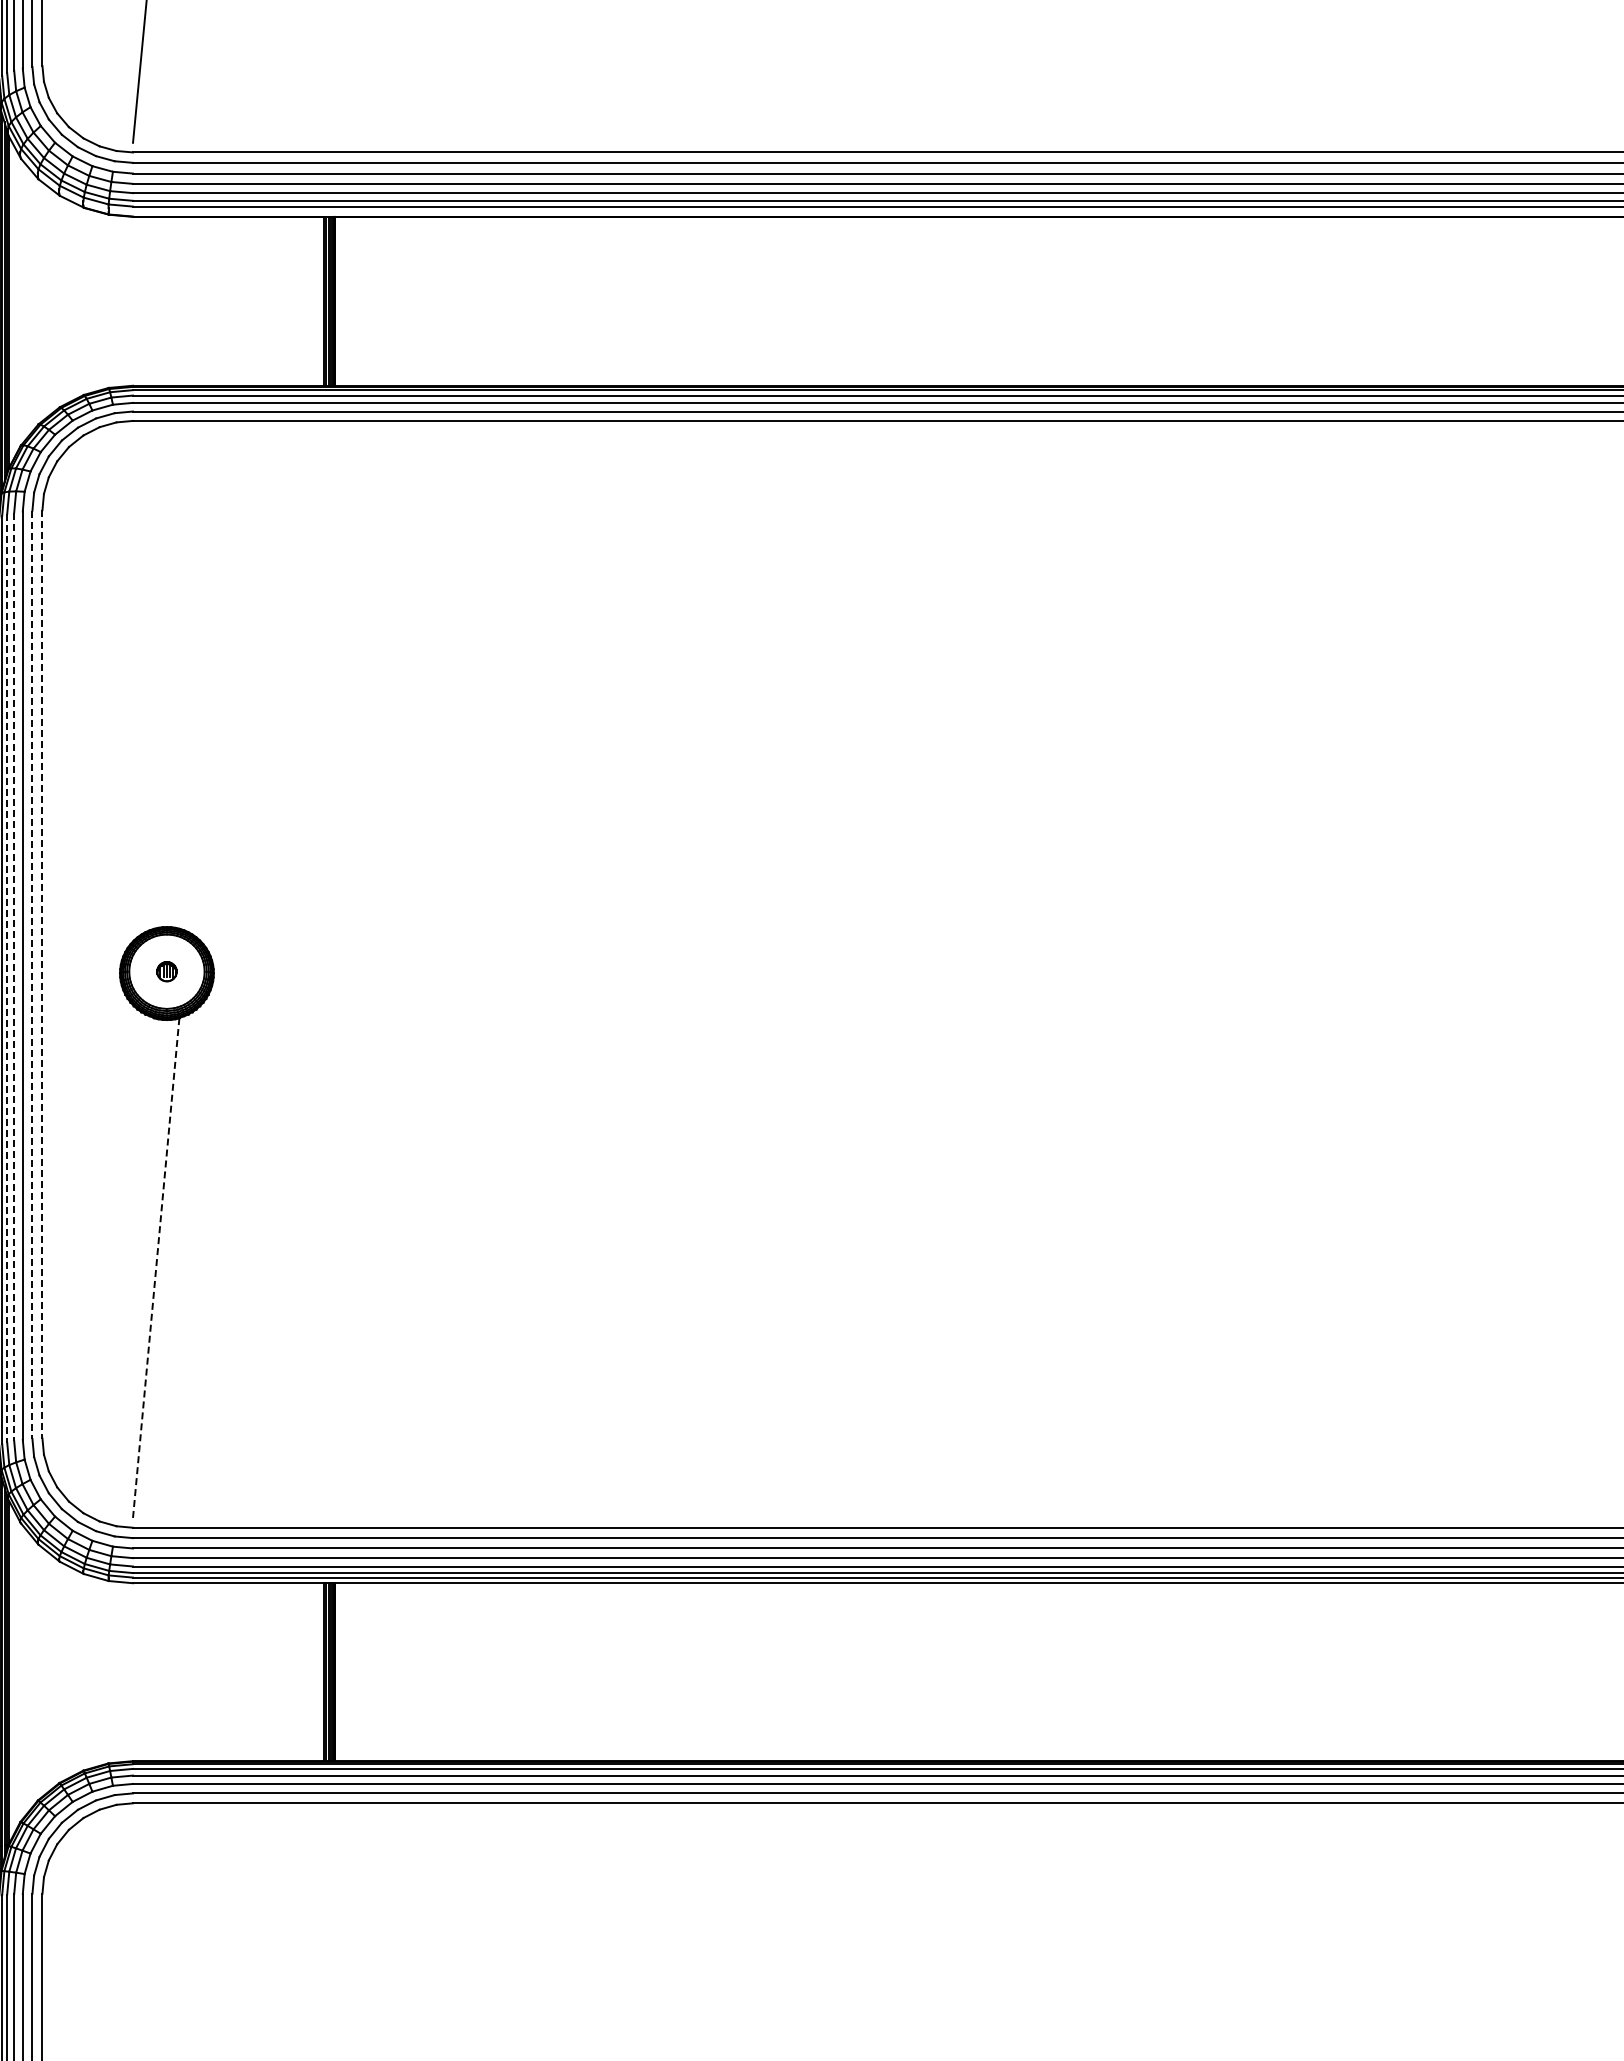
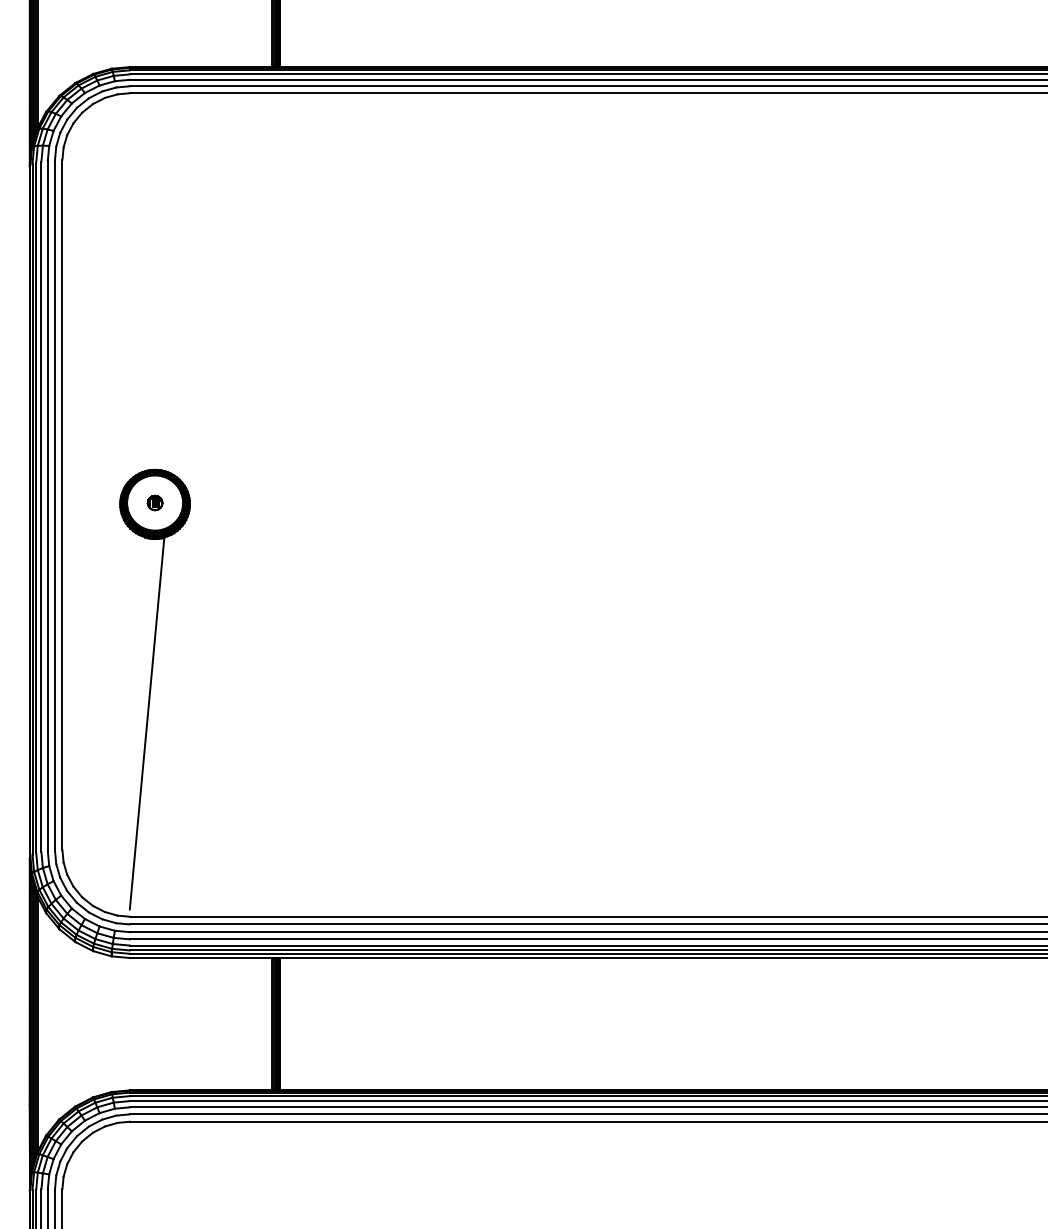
line: (42, 974) -> (62, 505), dashed -> solid
line: (32, 975) -> (55, 505), dashed -> solid
line: (14, 977) -> (41, 507), dashed -> solid
line: (7, 978) -> (36, 508), dashed -> solid
line: (156, 1268) -> (147, 723), dashed -> solid

